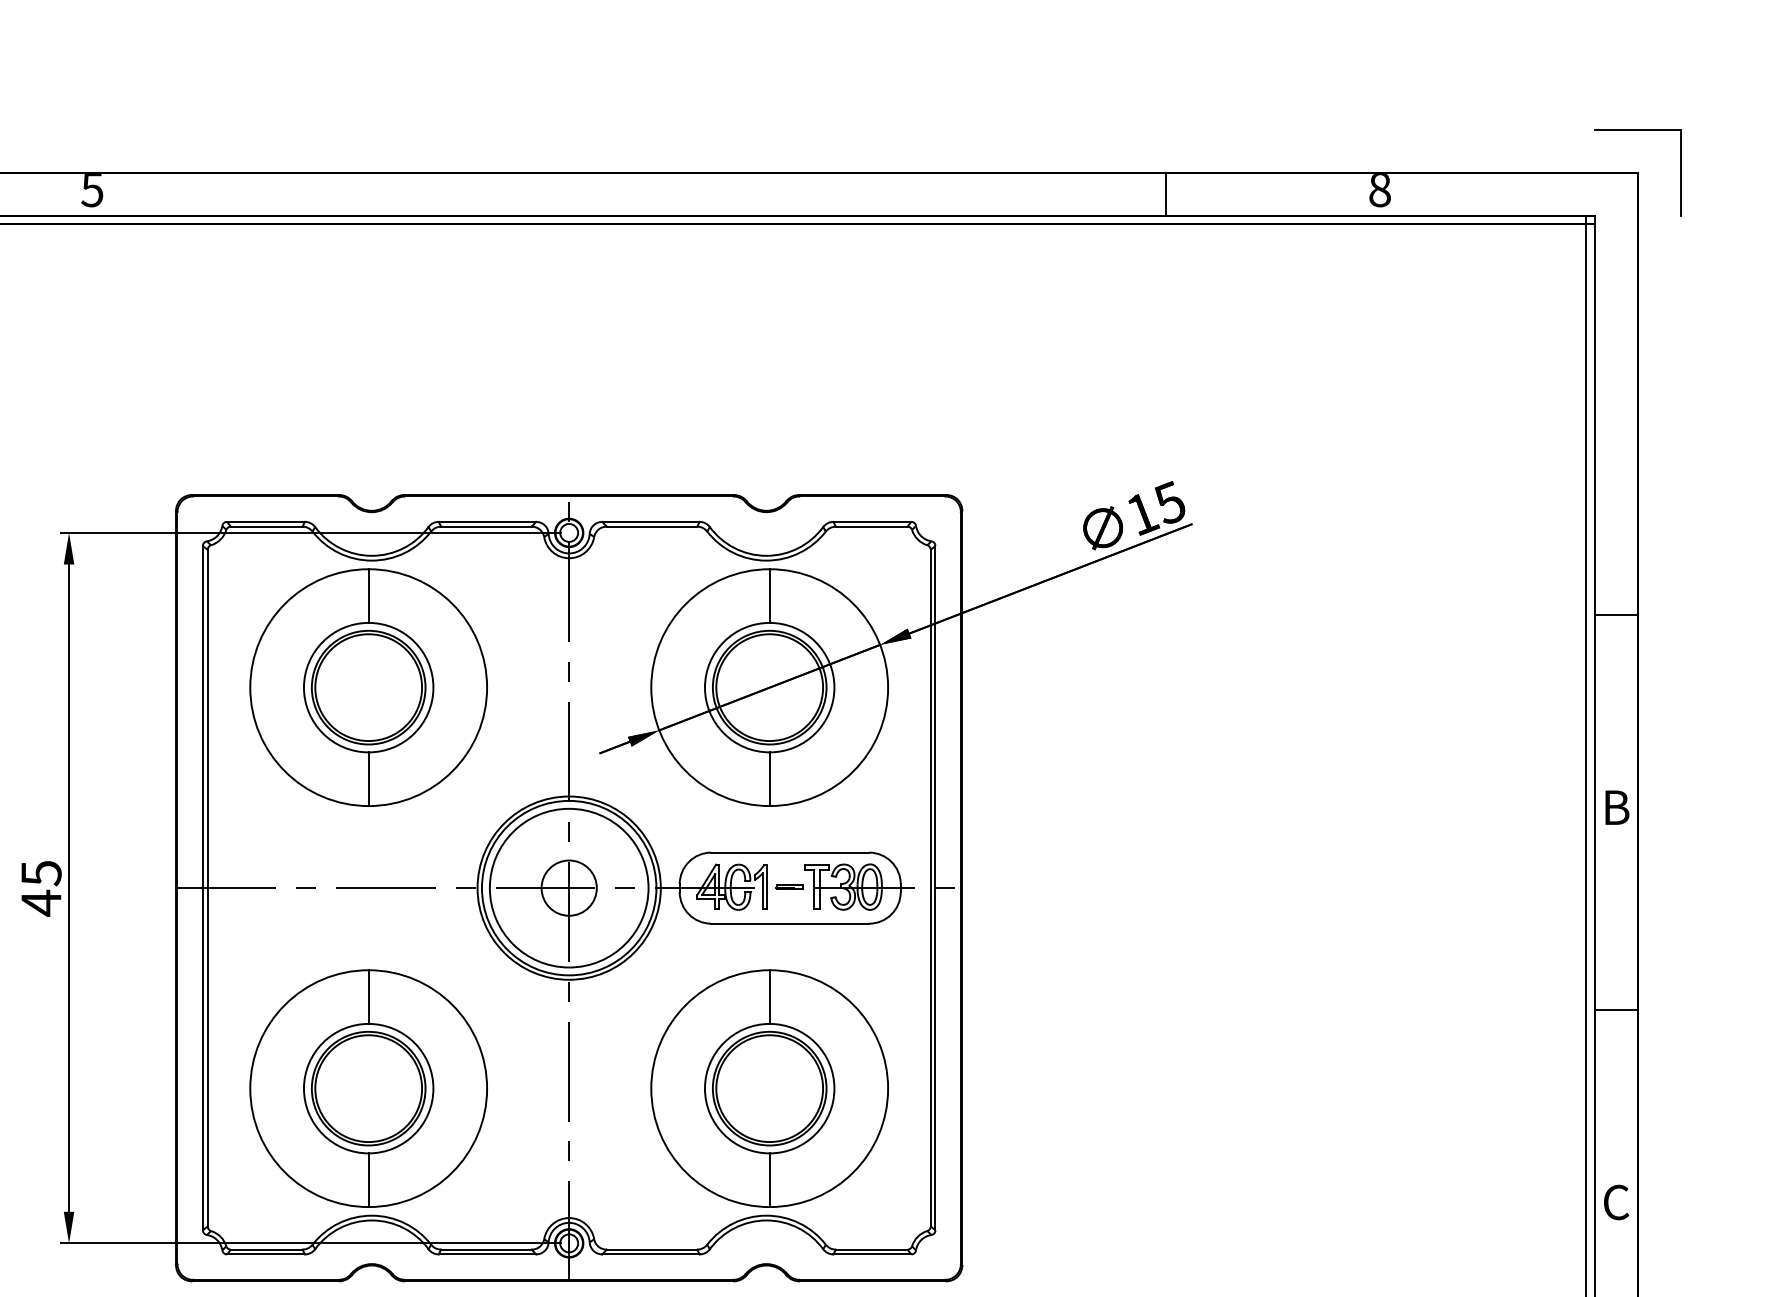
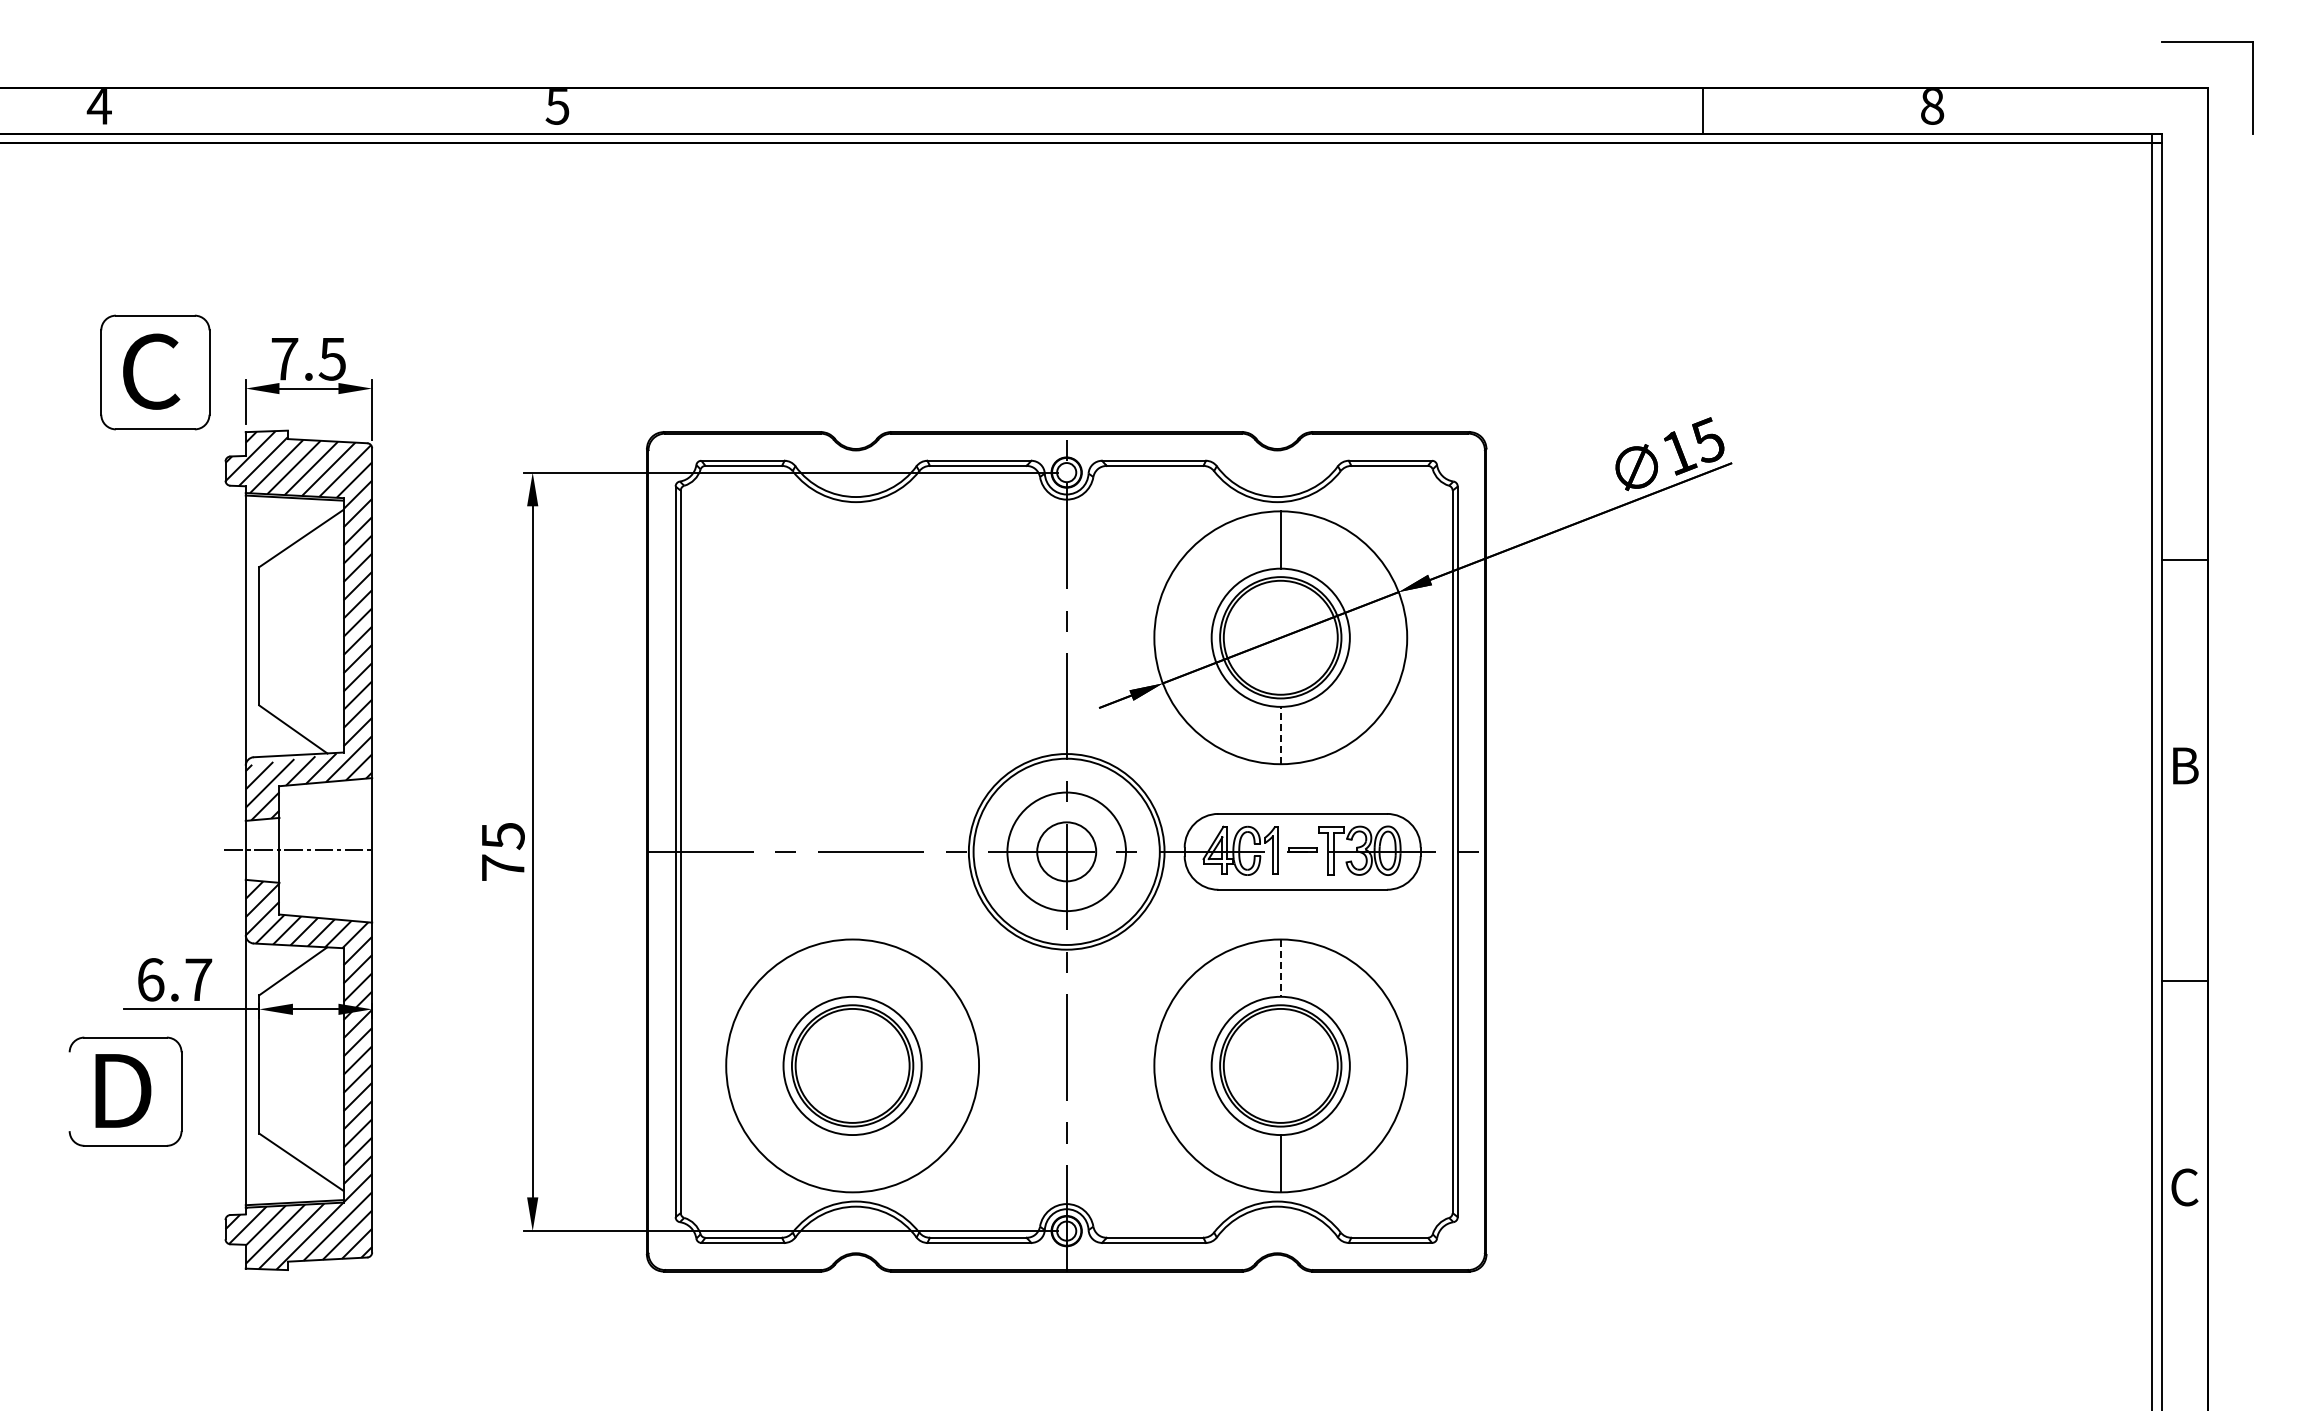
part: (368, 687) -> (852, 637), removed
line: (769, 779) -> (1280, 735), solid -> dashed
circle: (569, 887) -> (1066, 851), size x0.7
text: (41, 902) -> (503, 867), 45 -> 75
line: (368, 996) -> (852, 967), removed
line: (769, 997) -> (1280, 968), solid -> dashed
line: (368, 1180) -> (852, 1163), removed

